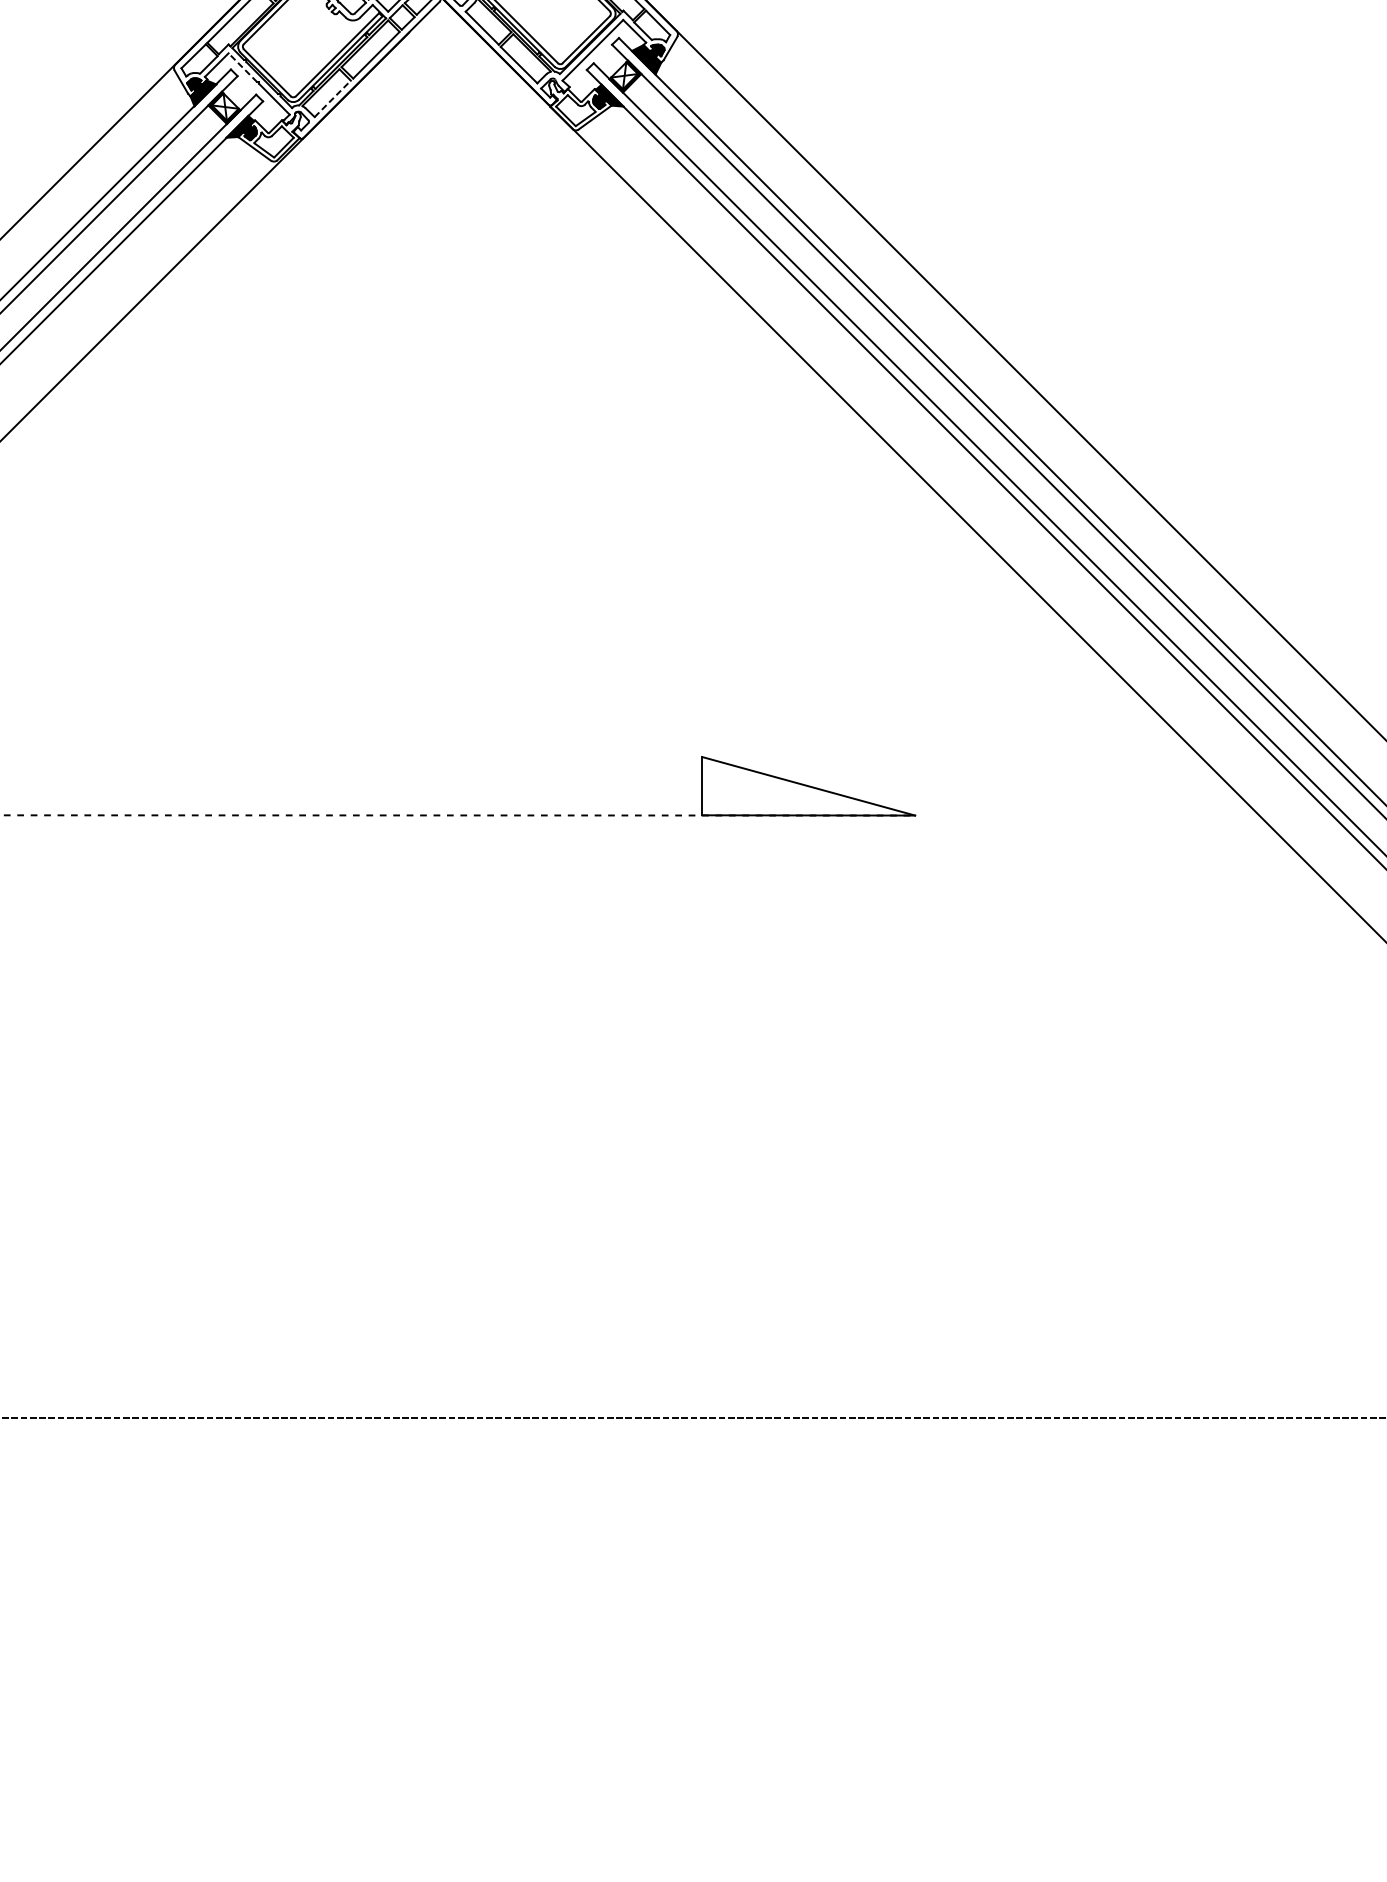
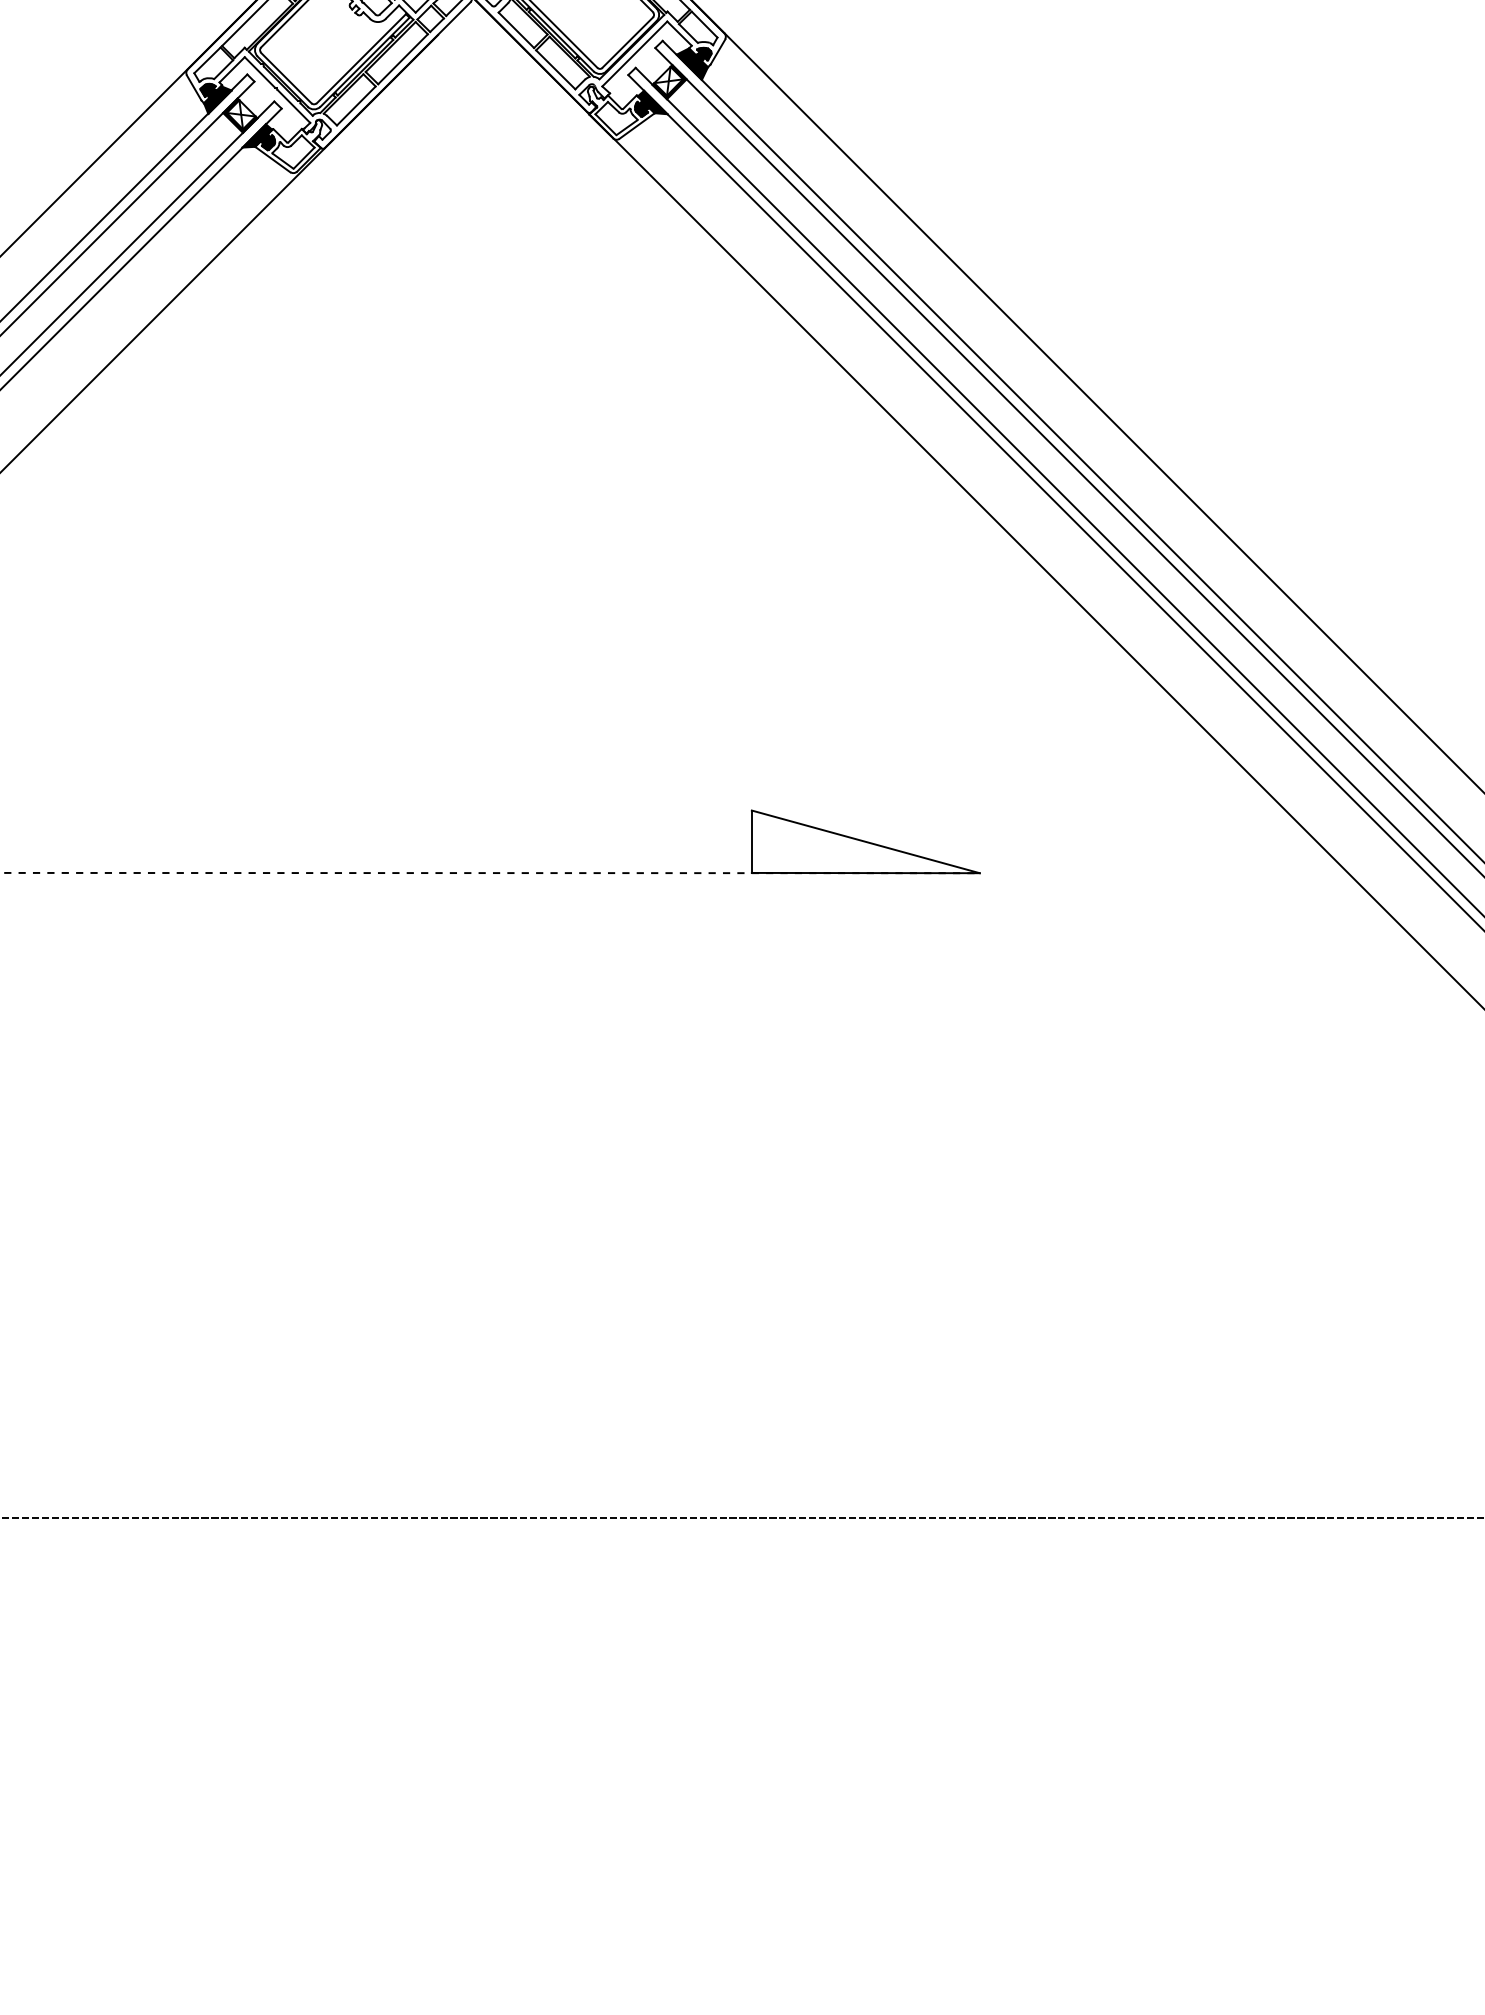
line: (243, 67) -> (260, 72), dashed -> solid
line: (332, 98) -> (356, 105), dashed -> solid

